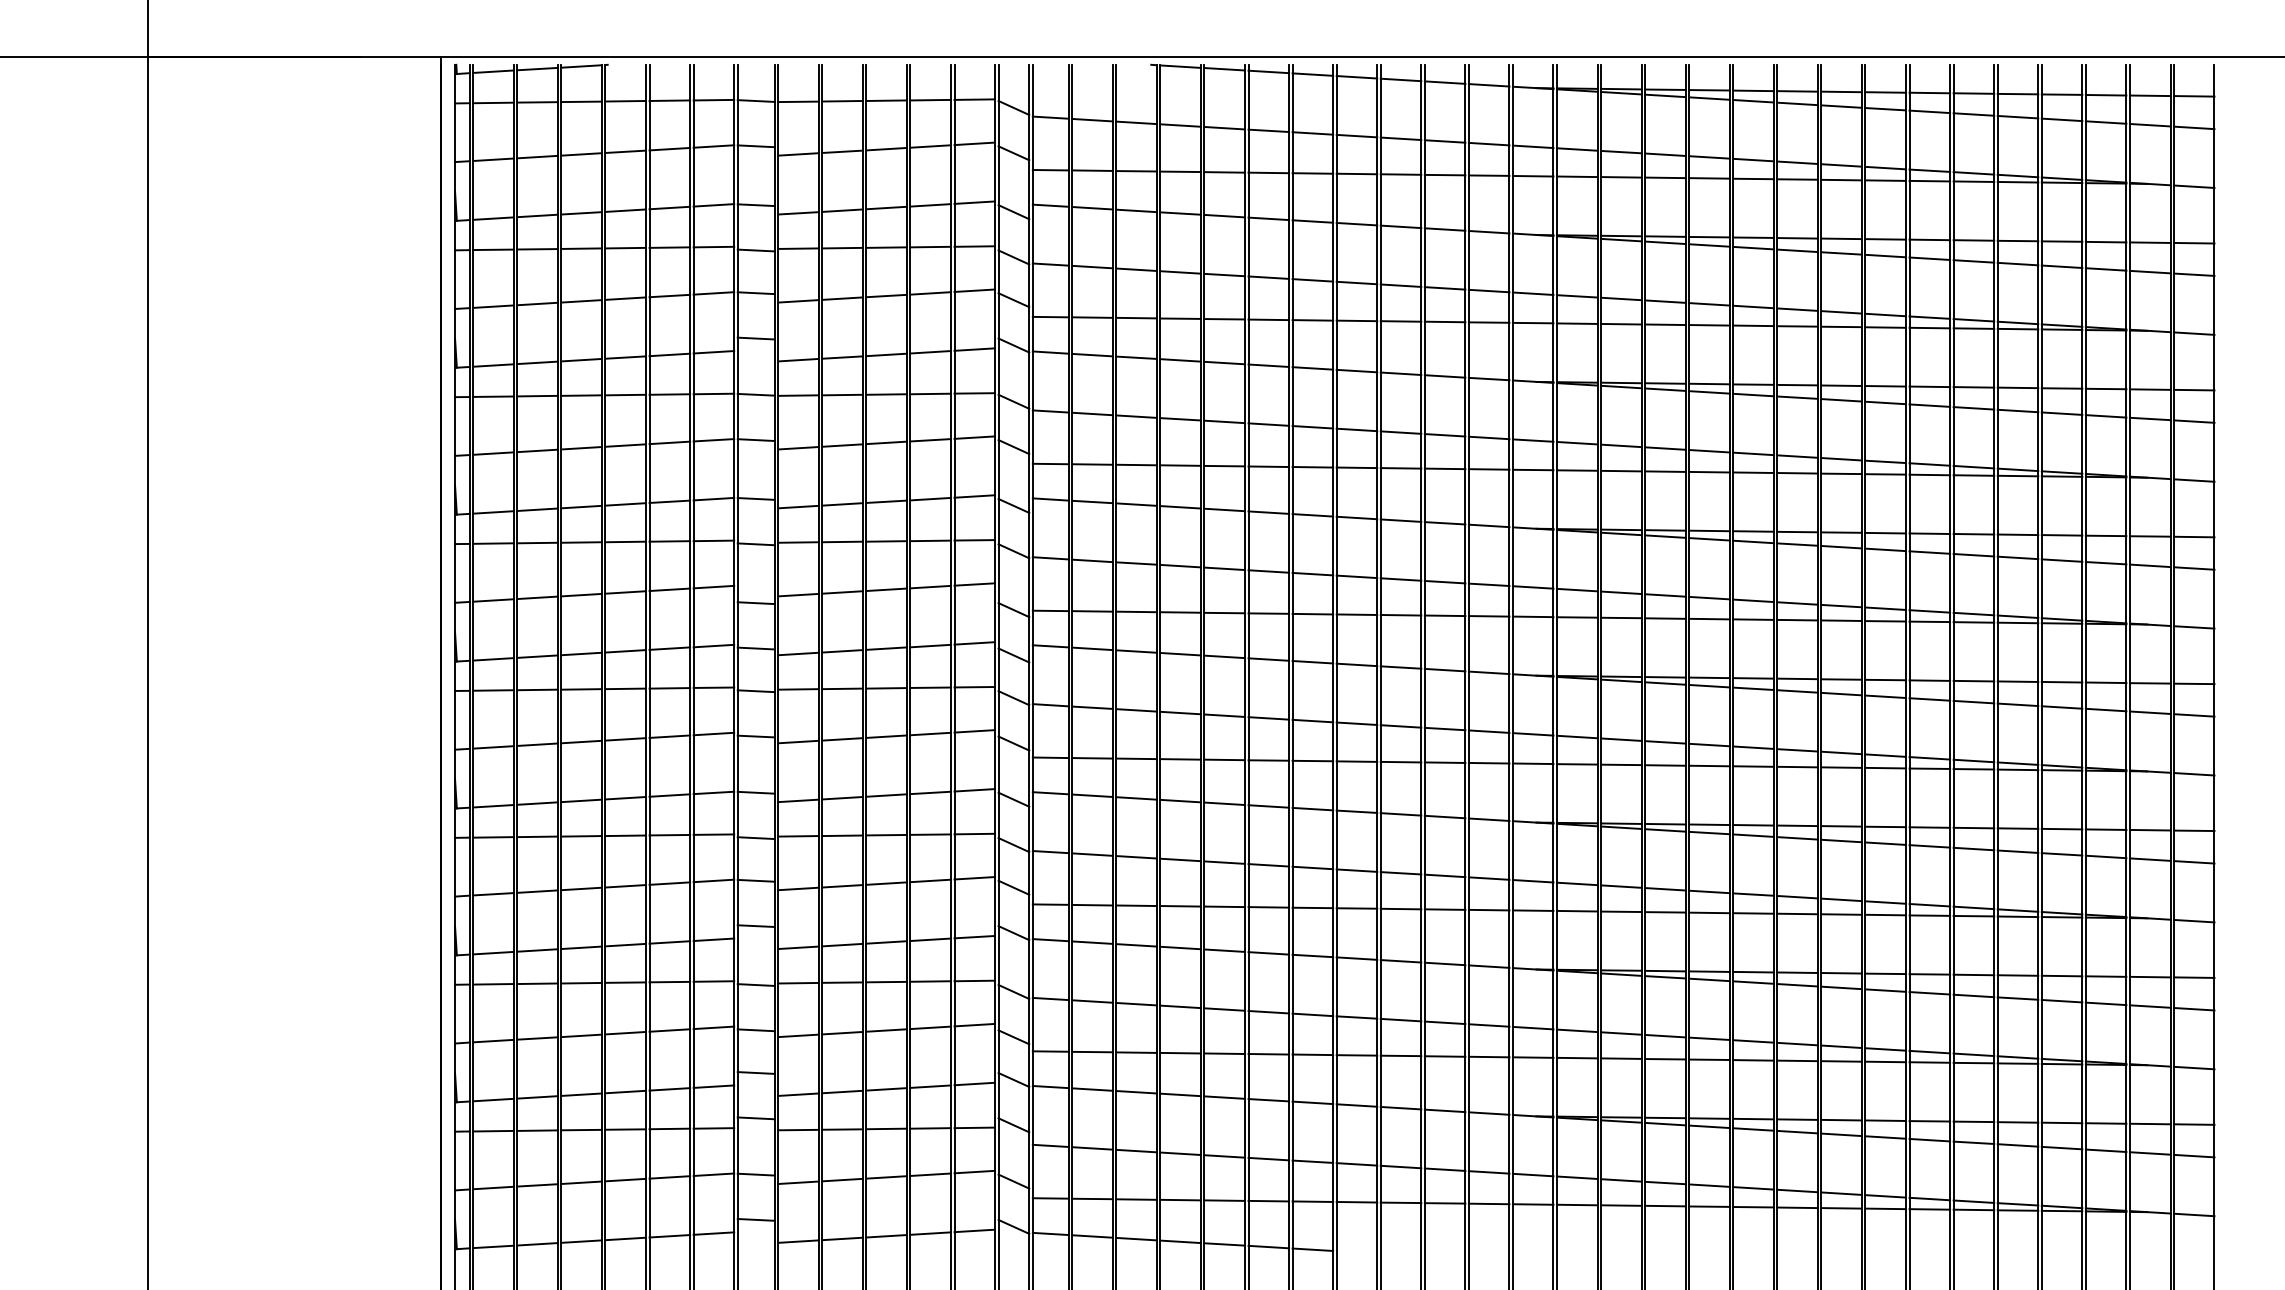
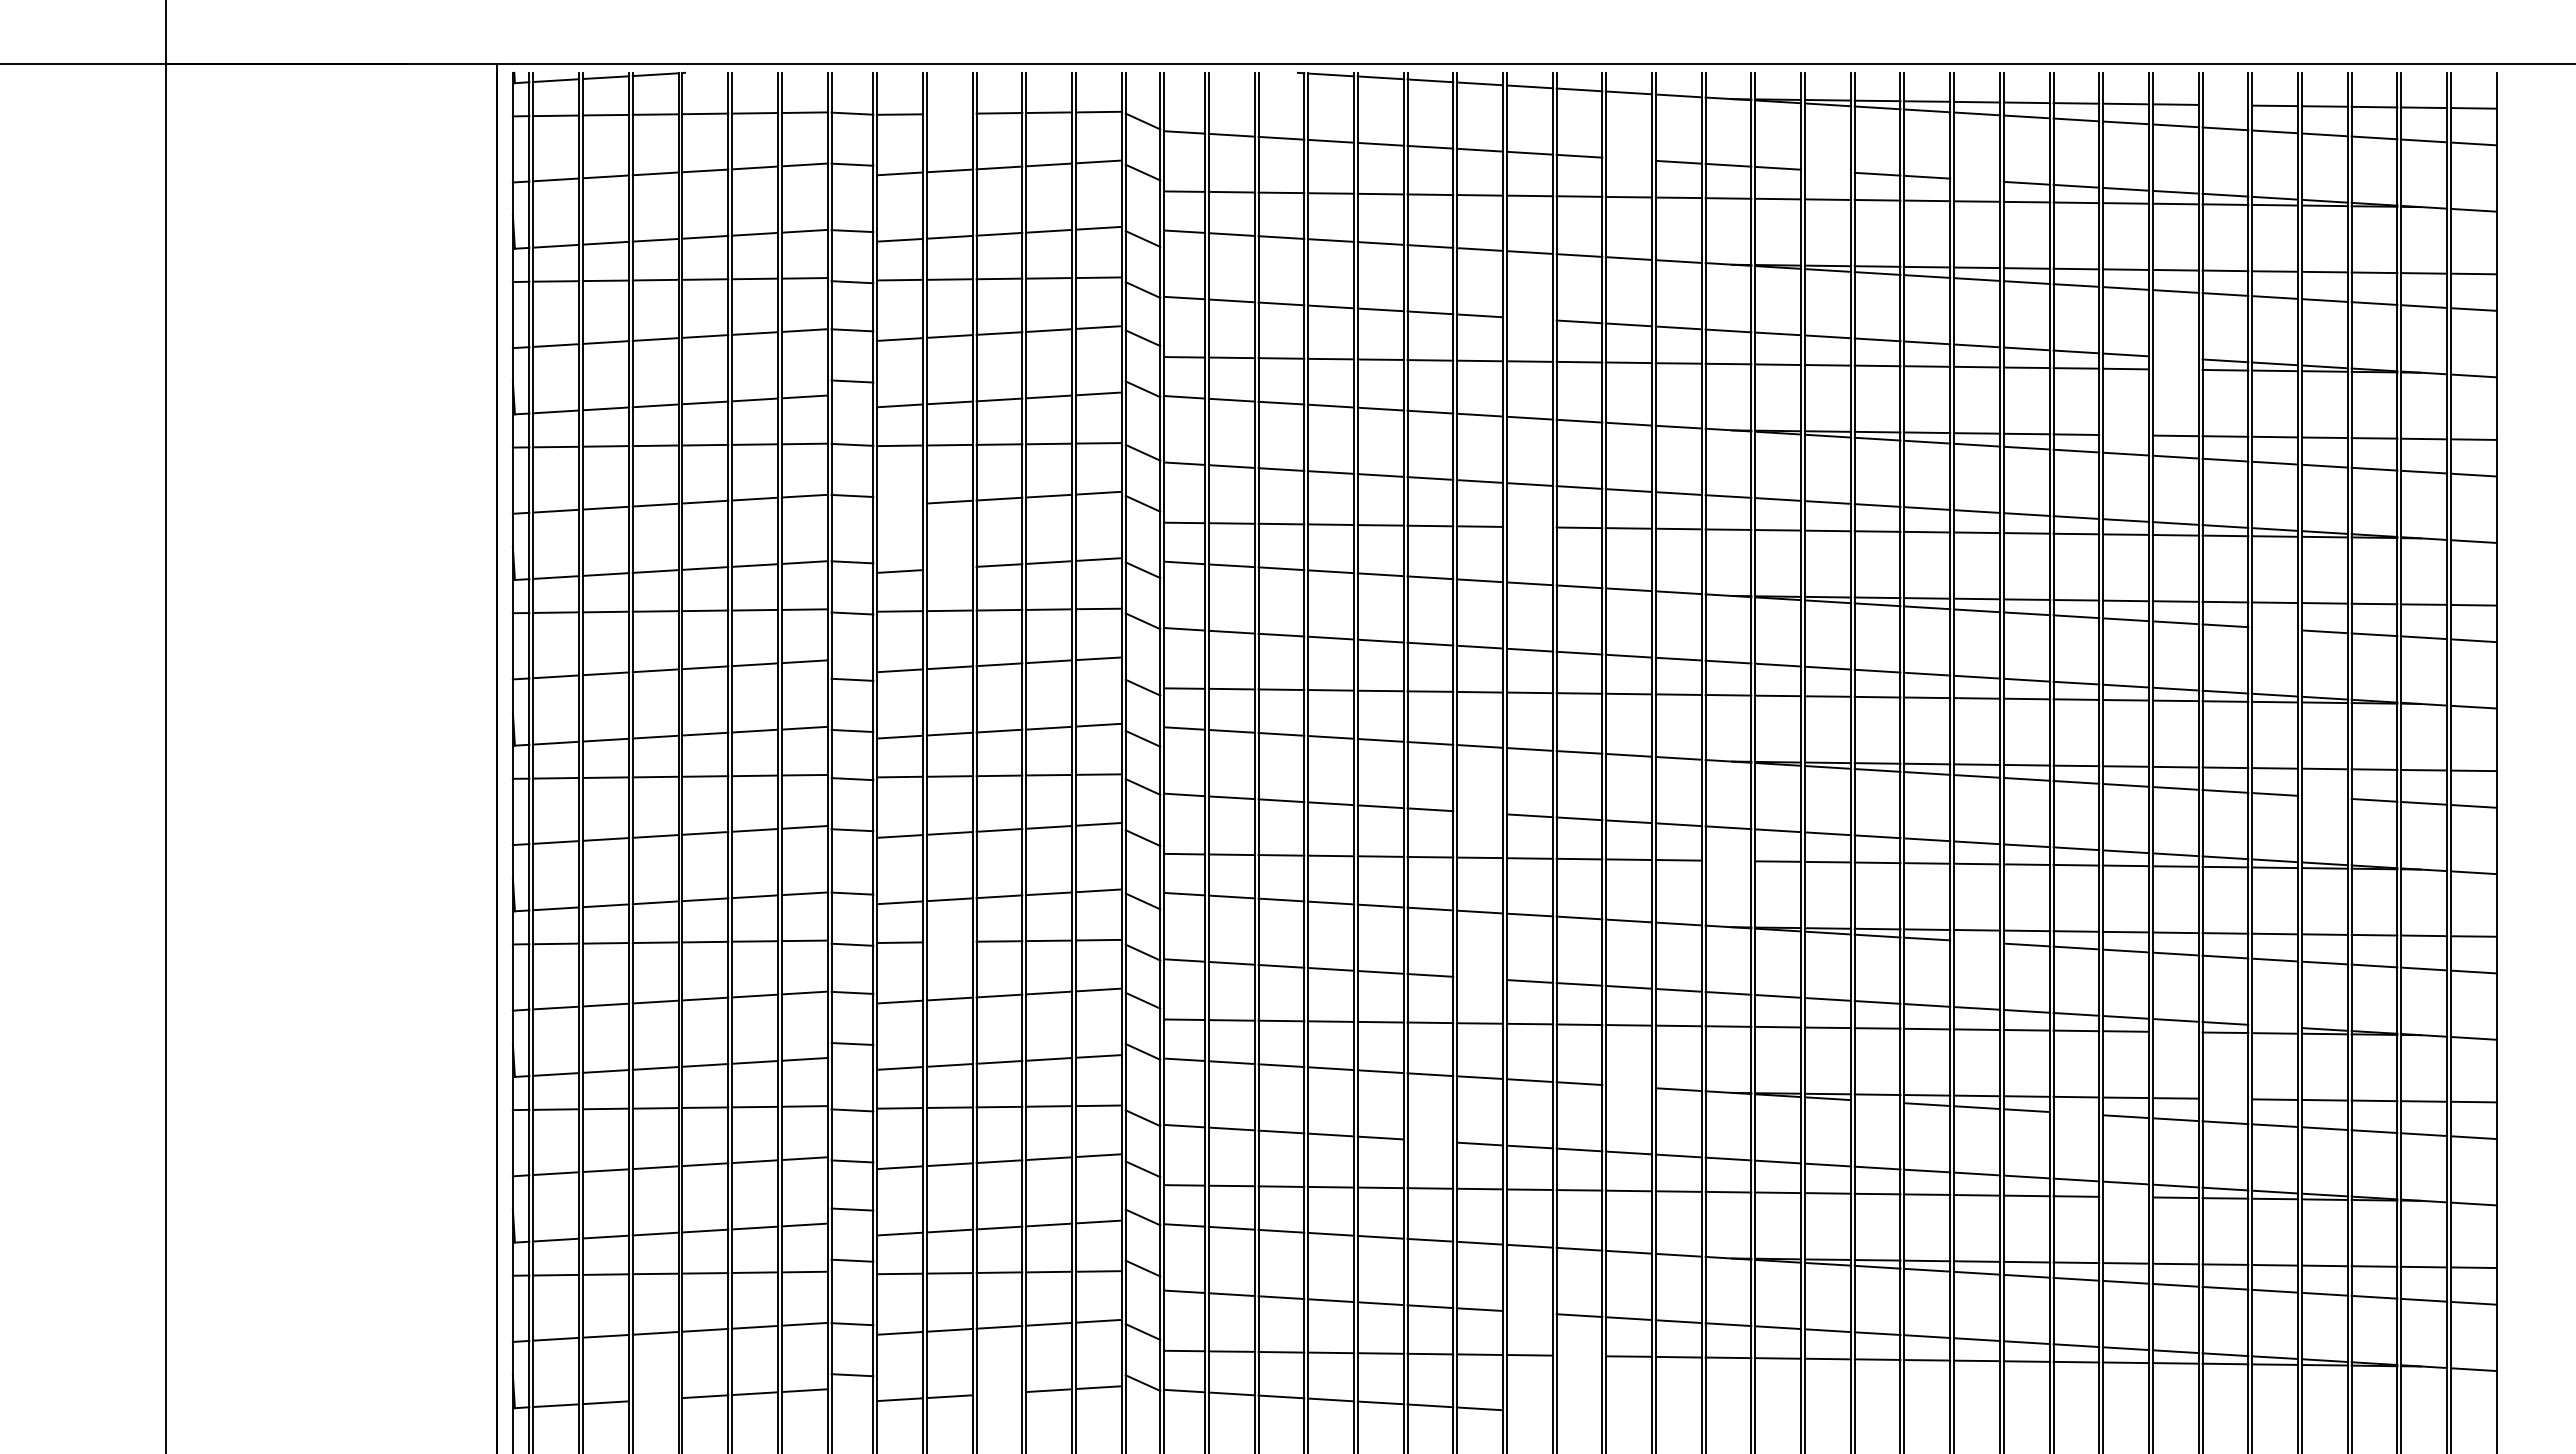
line: (1973, 92) -> (2225, 104), removed
line: (842, 100) -> (949, 113), removed
line: (1445, 140) -> (1629, 158), removed
line: (1620, 151) -> (1827, 170), removed
line: (1753, 159) -> (1976, 179), removed
line: (1356, 282) -> (1529, 318), removed
line: (1929, 317) -> (2175, 357), removed
line: (1929, 327) -> (2175, 369), removed
line: (1885, 386) -> (2125, 435), removed
line: (797, 447) -> (899, 504), removed
line: (1356, 467) -> (1529, 526), removed
line: (842, 504) -> (949, 568), removed
line: (2017, 557) -> (2274, 628), removed
line: (2061, 707) -> (2324, 797), removed
line: (1312, 720) -> (1479, 812), removed
line: (1533, 763) -> (1728, 860), removed
line: (842, 835) -> (949, 941), removed
line: (1753, 835) -> (1976, 941), removed
line: (1312, 868) -> (1479, 978), removed
line: (2017, 910) -> (2274, 1026), removed
line: (1929, 915) -> (2175, 1031), removed
line: (1445, 963) -> (1629, 1086), removed
line: (1973, 974) -> (2225, 1098), removed
line: (1665, 977) -> (1877, 1101), removed
line: (1841, 987) -> (2076, 1113), removed
line: (1268, 1011) -> (1430, 1140), removed
line: (1885, 1061) -> (2125, 1196), removed
line: (1356, 1164) -> (1529, 1312), removed
line: (1401, 1202) -> (1579, 1355), removed
line: (886, 1236) -> (999, 1393), removed
line: (581, 1241) -> (655, 1399), removed

